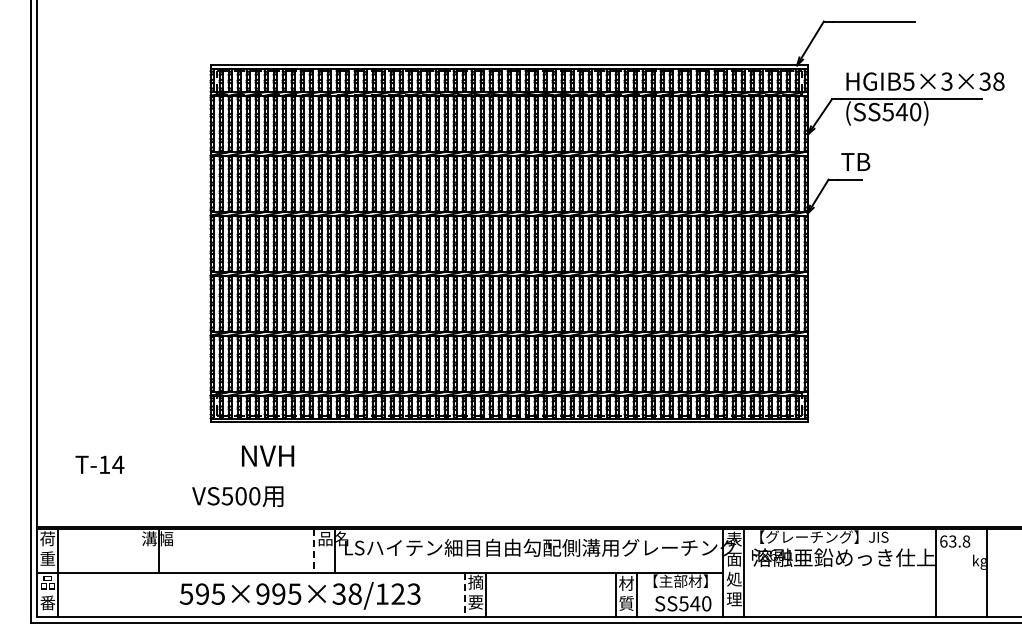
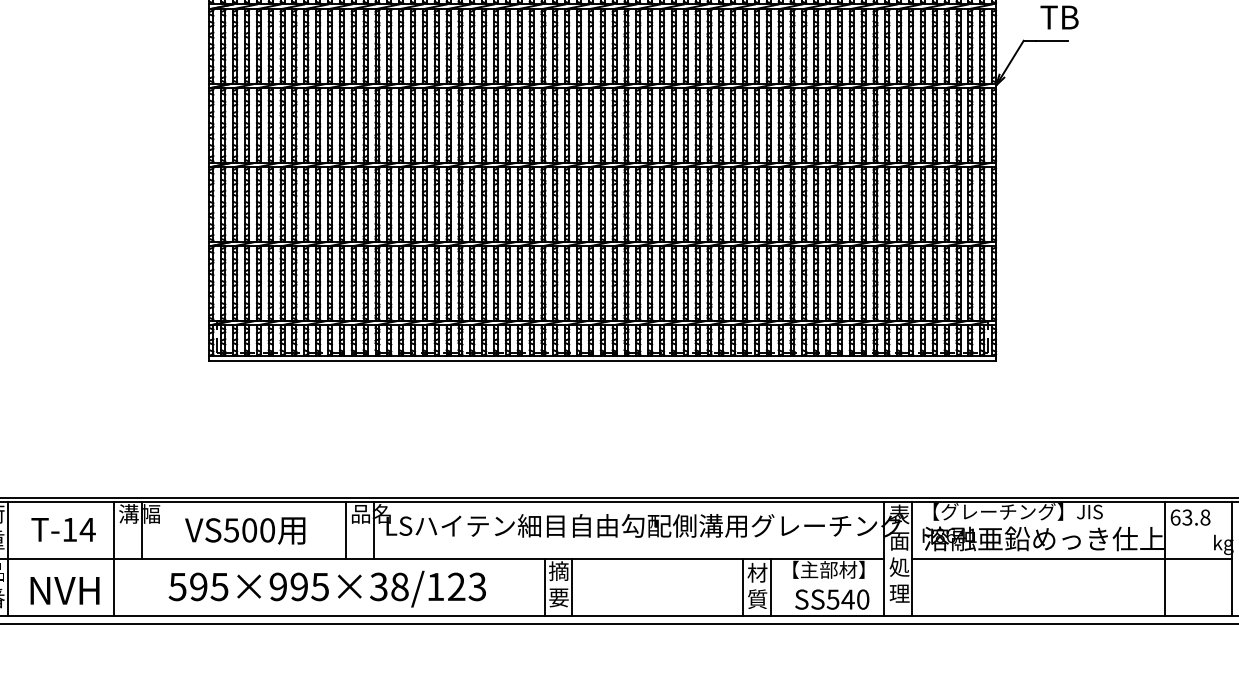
text: (268, 455) -> (65, 590), moved
text: (99, 464) -> (63, 529), moved
text: (237, 496) -> (244, 530), moved
line: (314, 551) -> (346, 530), dashed -> solid
line: (138, 572) -> (114, 558), added
line: (864, 572) -> (1071, 558), added
line: (464, 594) -> (543, 587), dashed -> solid

